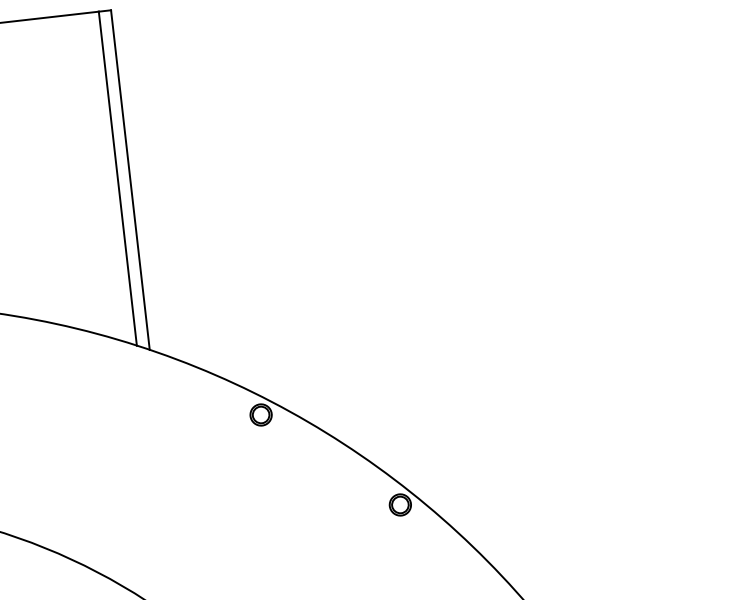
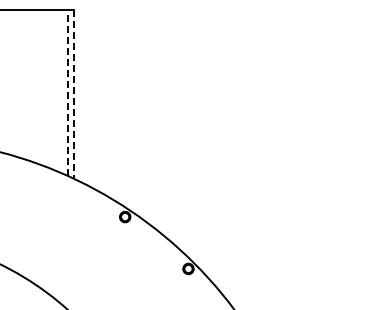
line: (118, 177) -> (68, 92), solid -> dashed
line: (131, 181) -> (74, 95), solid -> dashed

